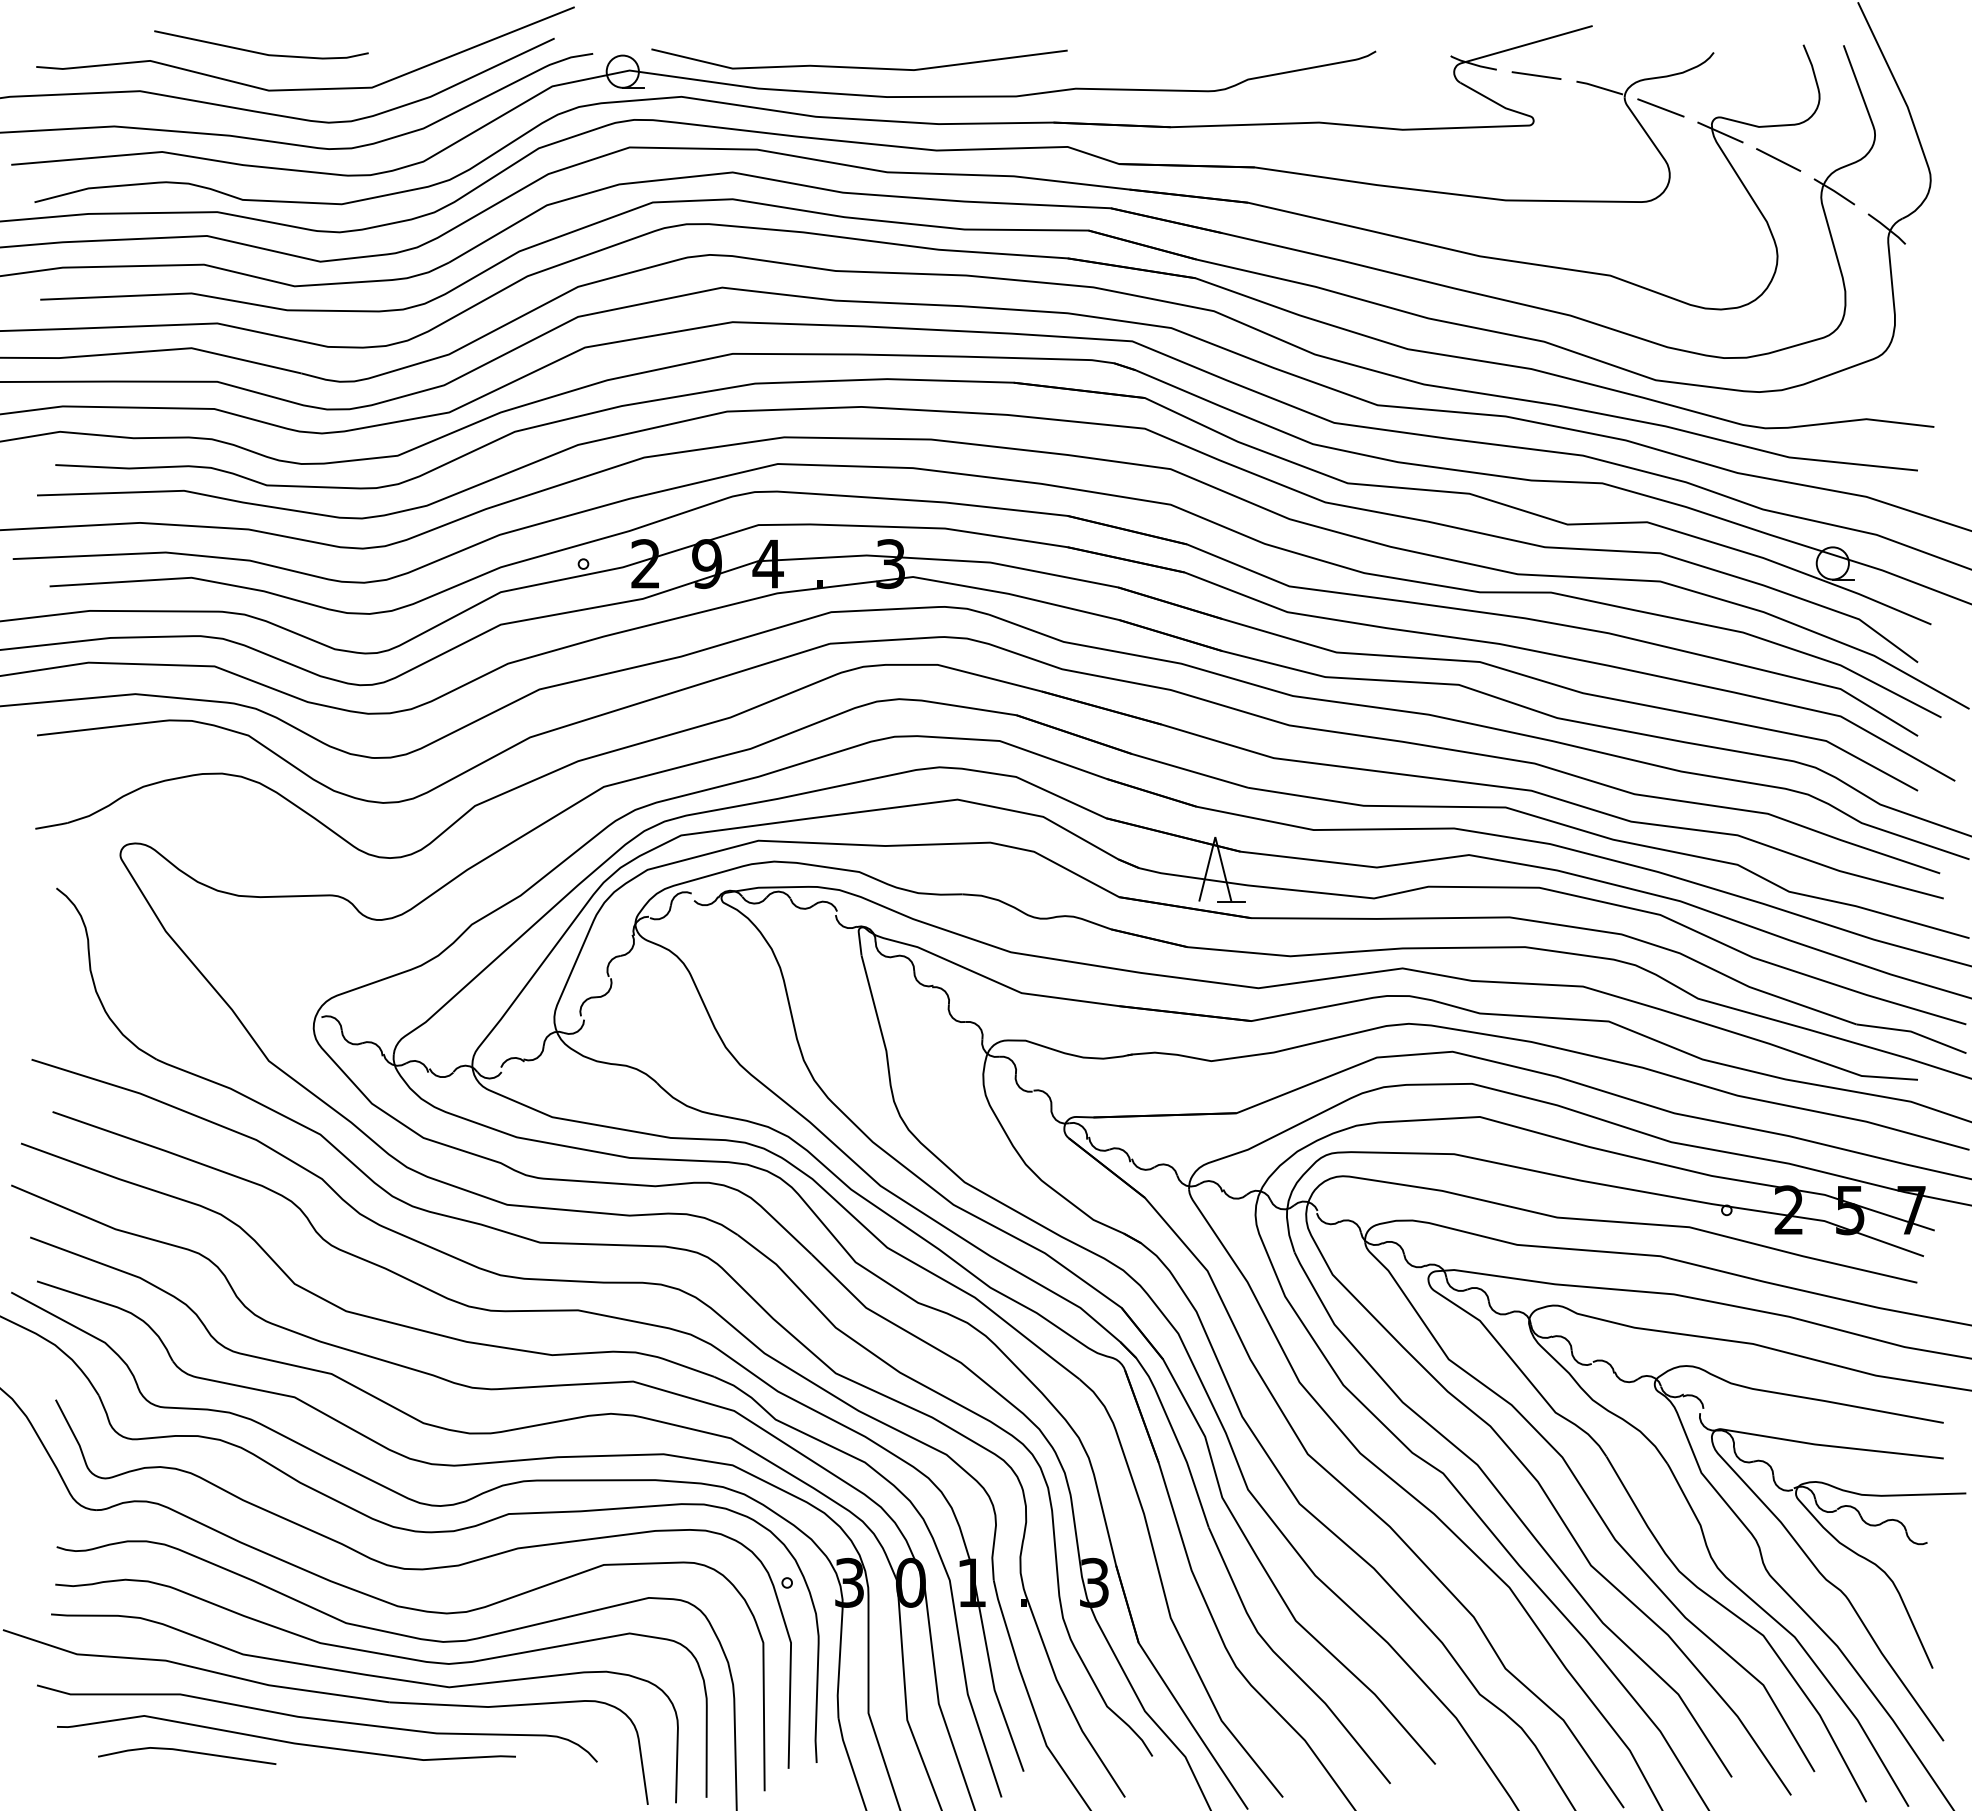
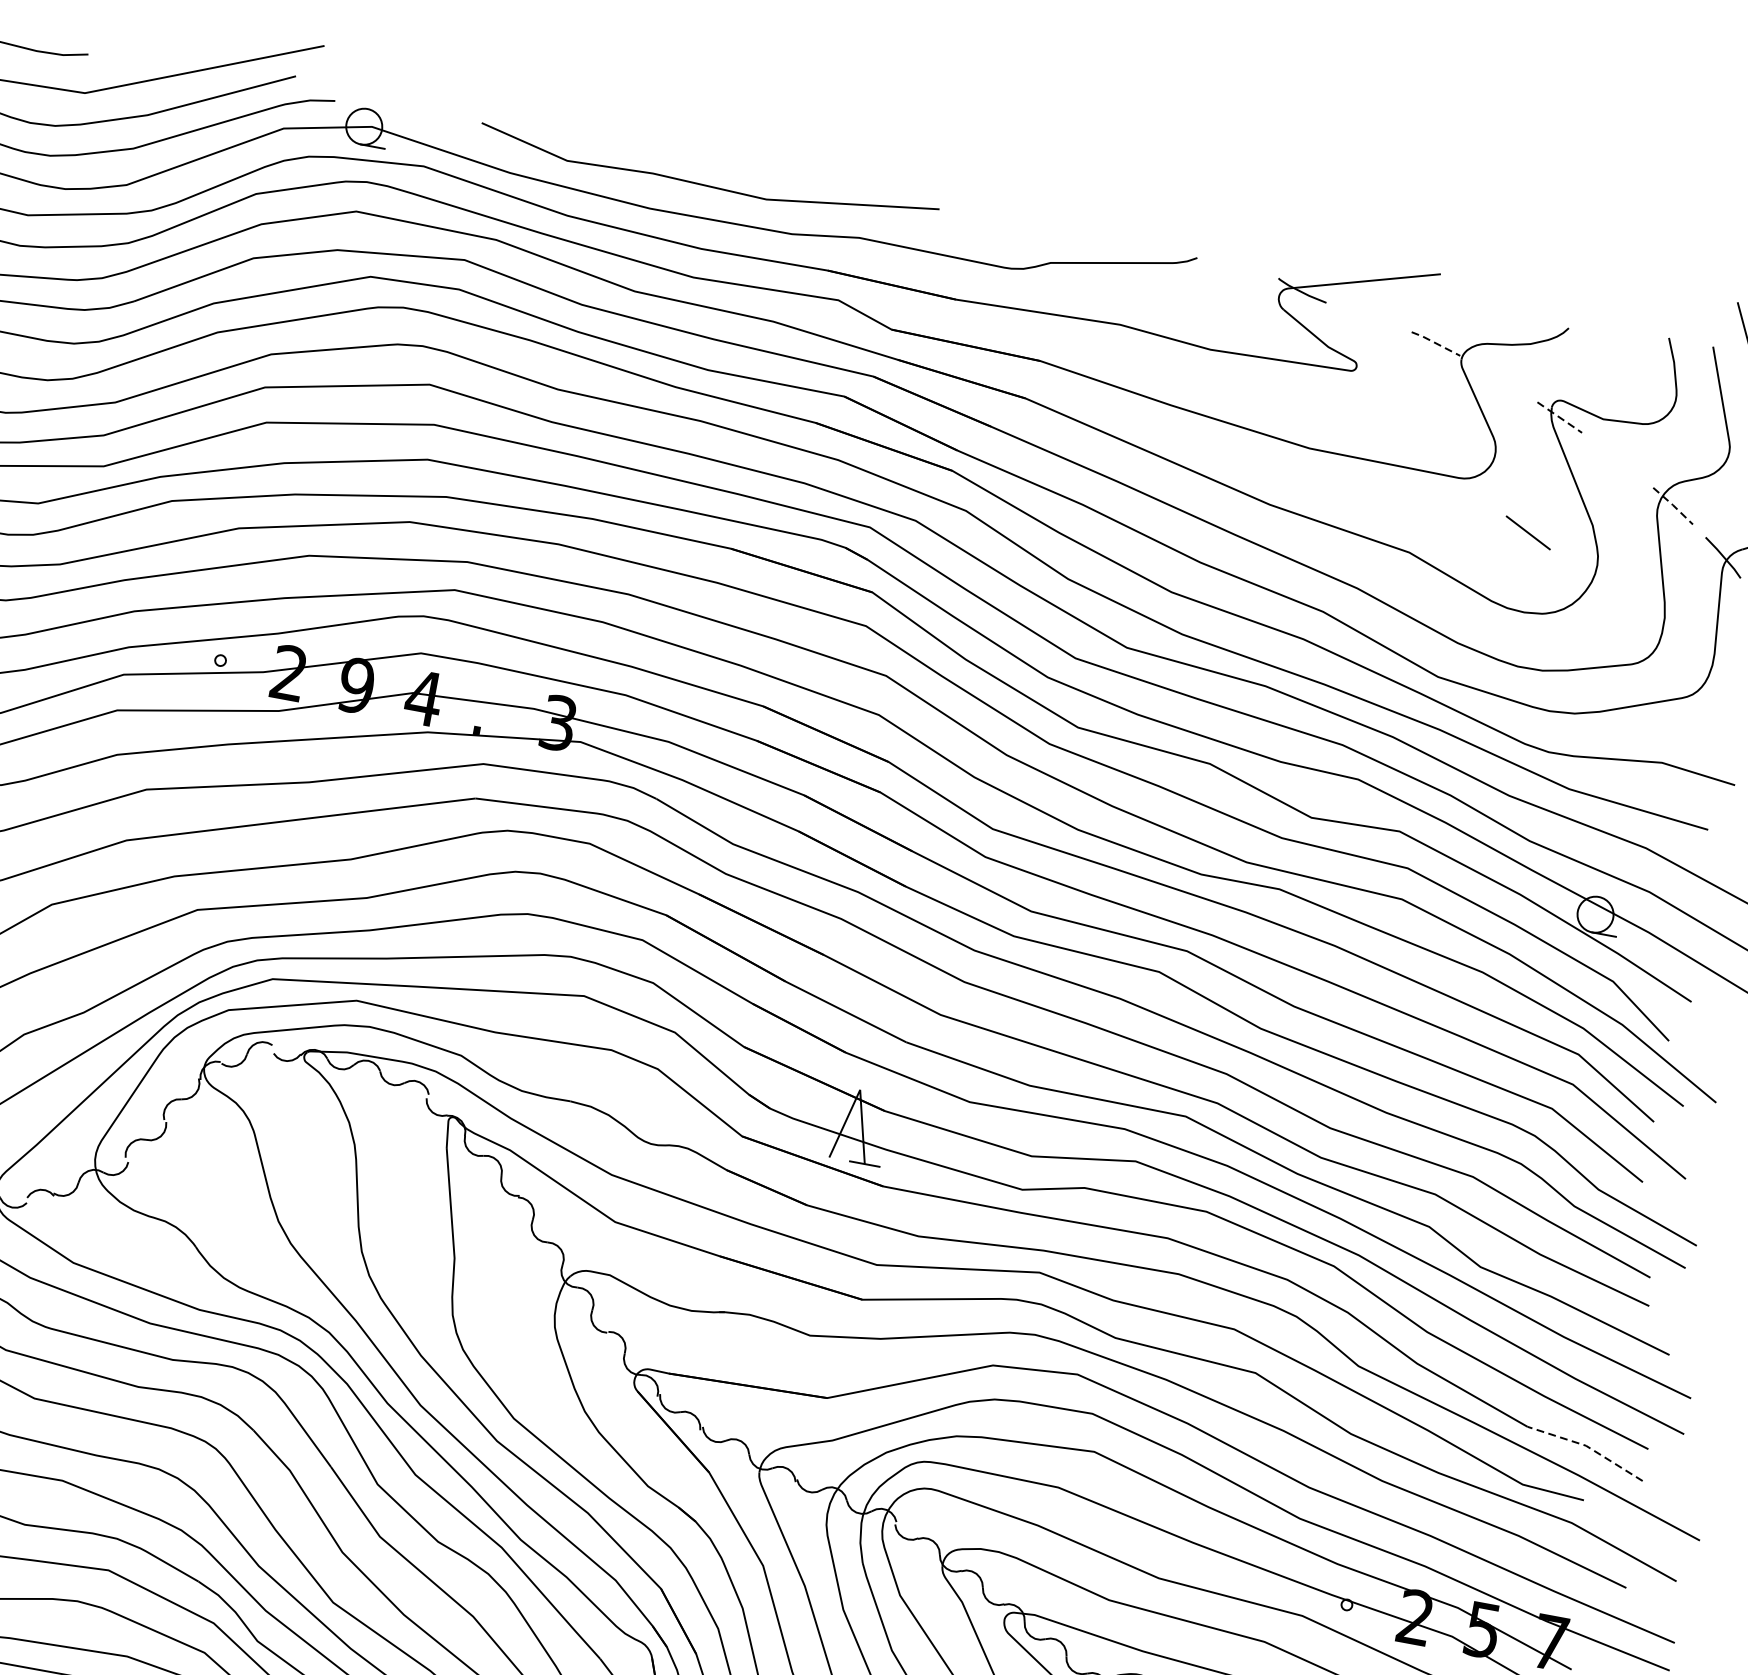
line: (858, 66) -> (706, 184), moved
line: (1536, 75) -> (1368, 317), removed
line: (1599, 87) -> (1435, 343), solid -> dashed
line: (1660, 107) -> (1498, 377), removed
line: (1720, 132) -> (1559, 417), solid -> dashed
line: (1778, 159) -> (1528, 532), moved
line: (1834, 191) -> (1673, 505), solid -> dashed
line: (1912, 1032) -> (1587, 1447), solid -> dashed

